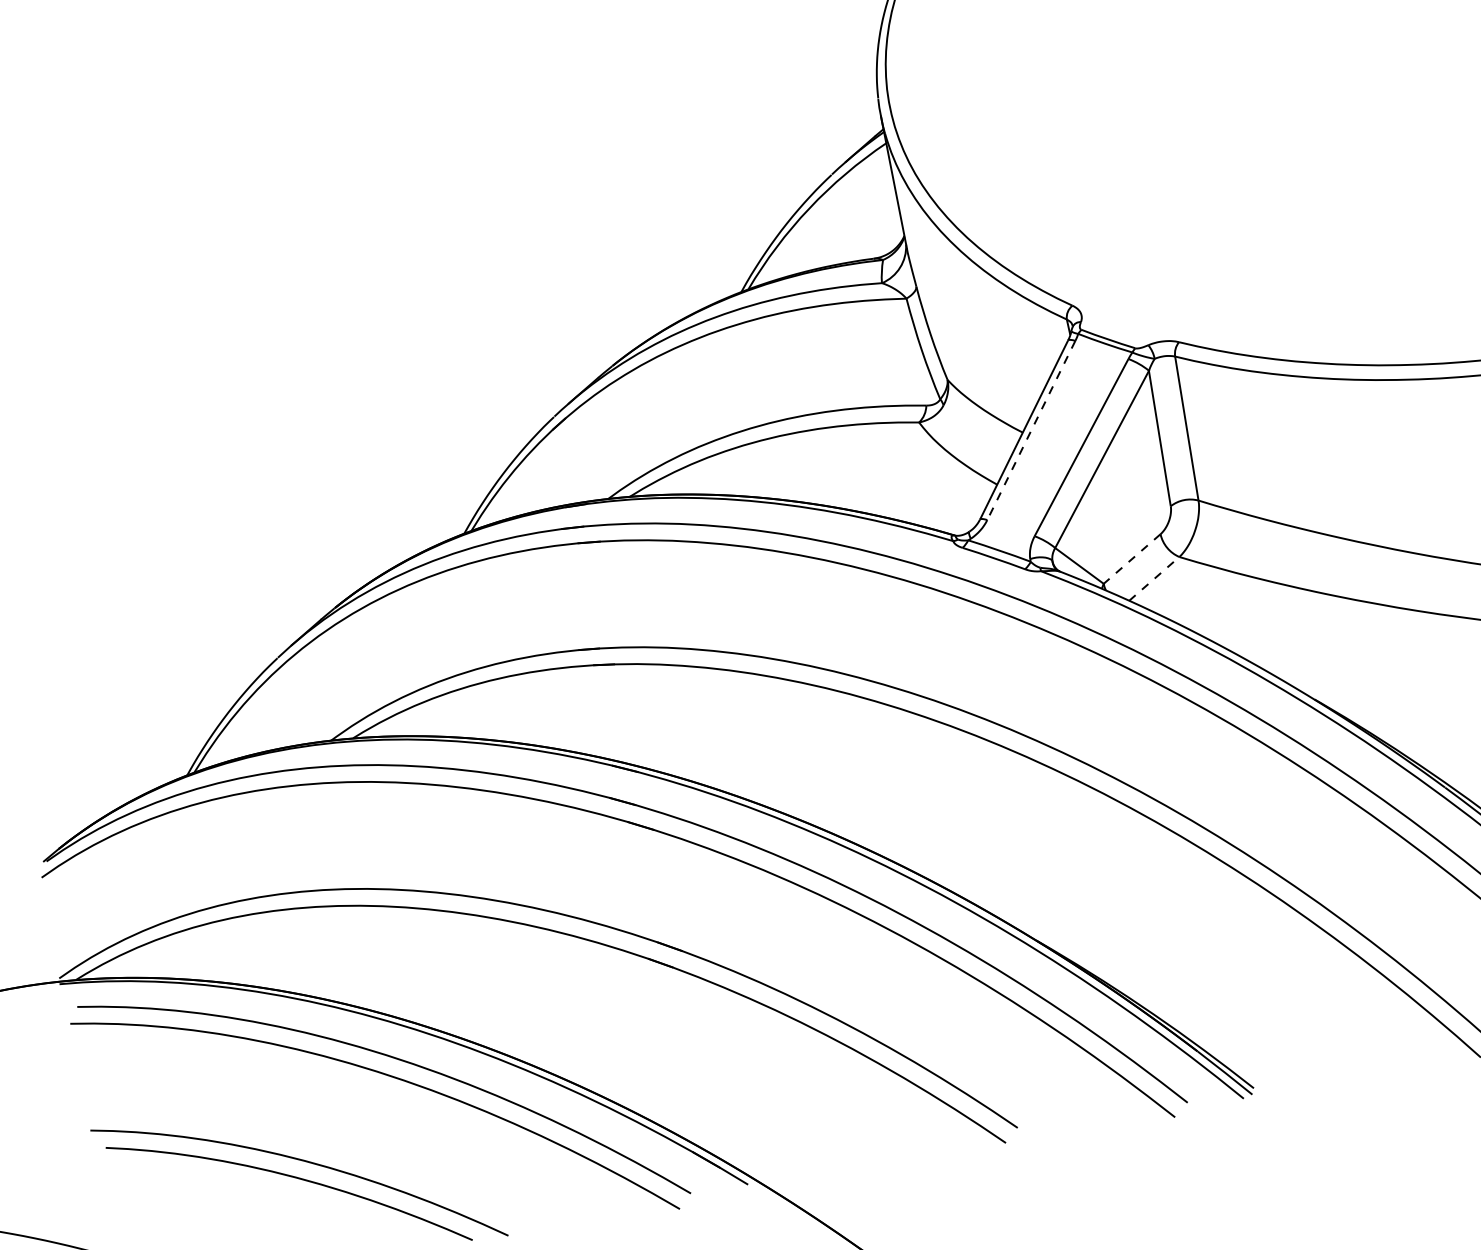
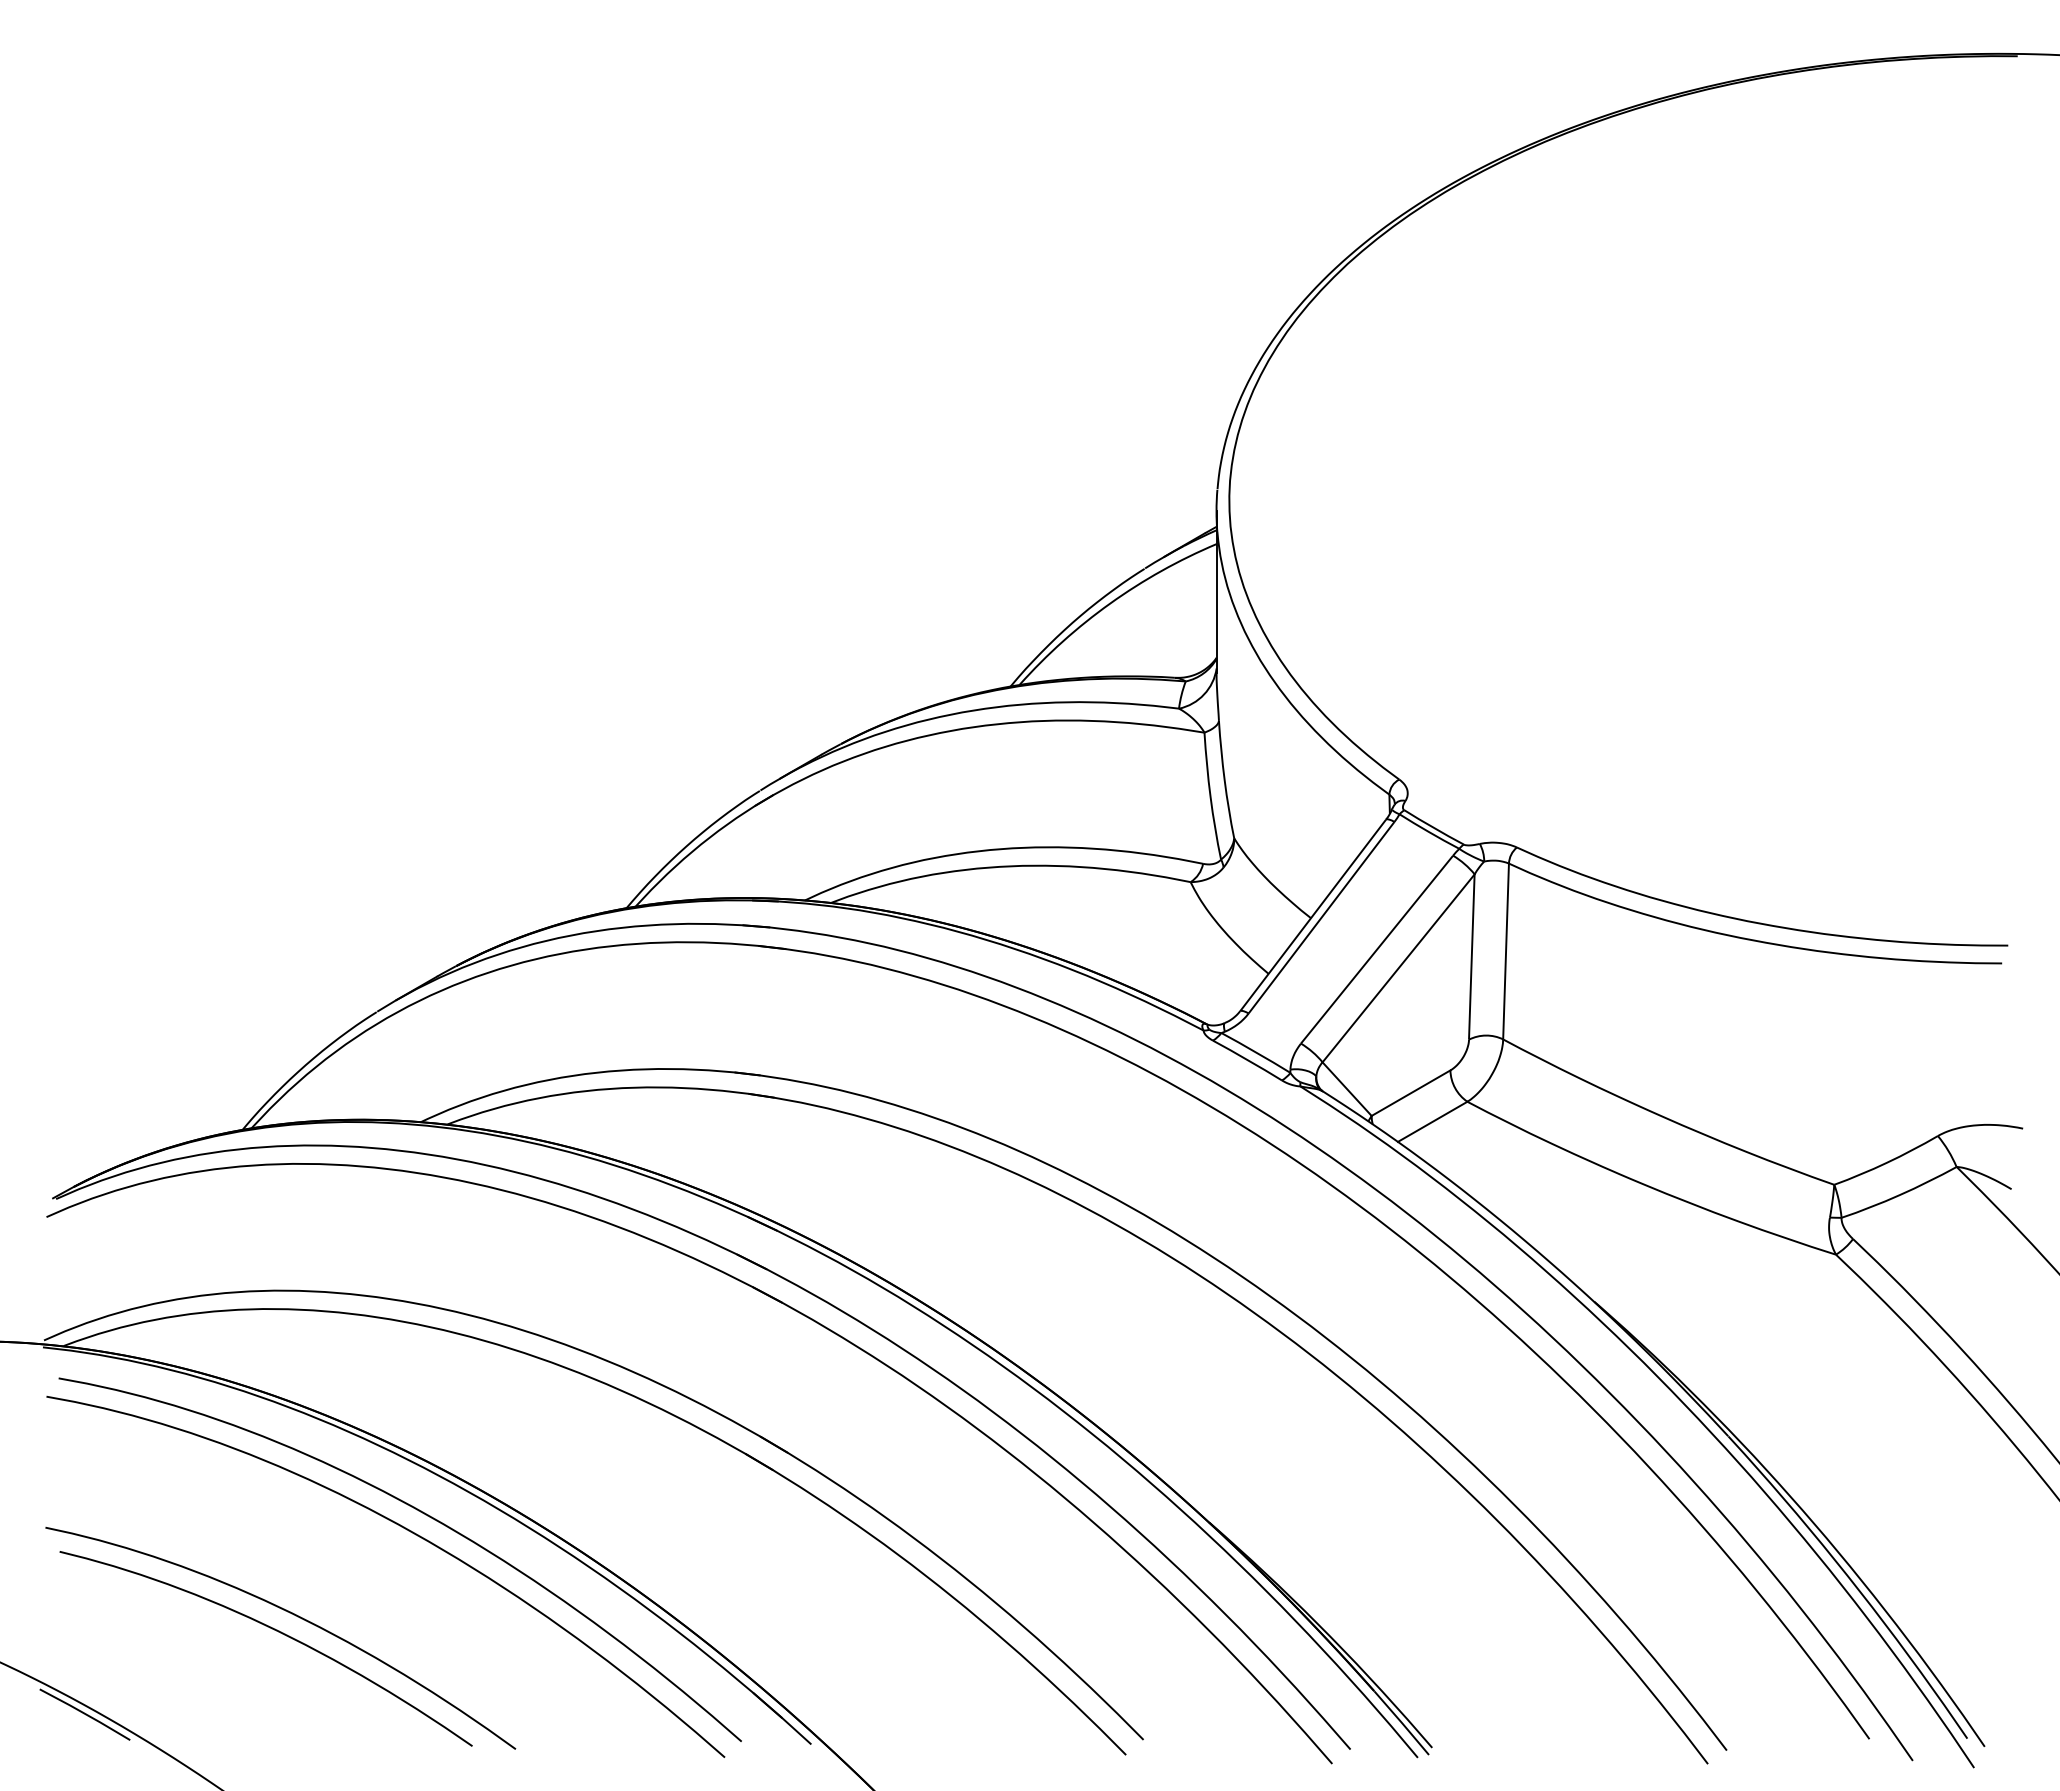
line: (1031, 430) -> (1321, 917), dashed -> solid
line: (1131, 559) -> (1410, 1093), dashed -> solid
line: (1154, 578) -> (1433, 1121), dashed -> solid

